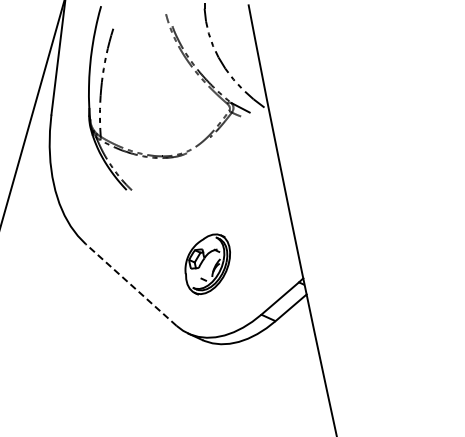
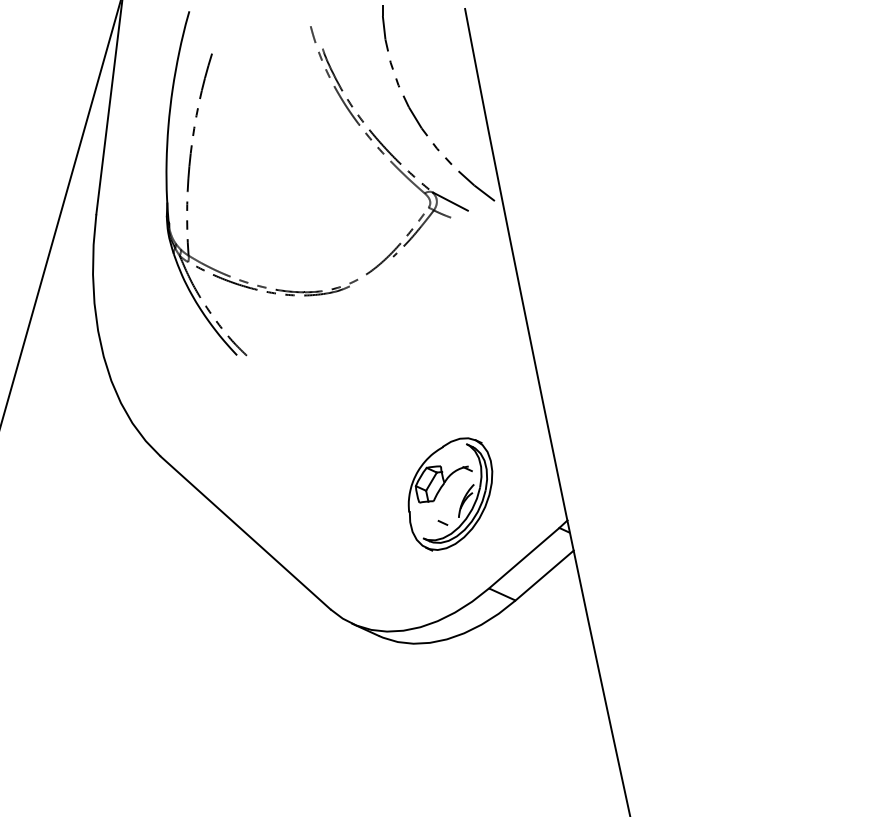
part: (207, 264) -> (449, 494), moved
line: (130, 284) -> (244, 531), dashed -> solid

